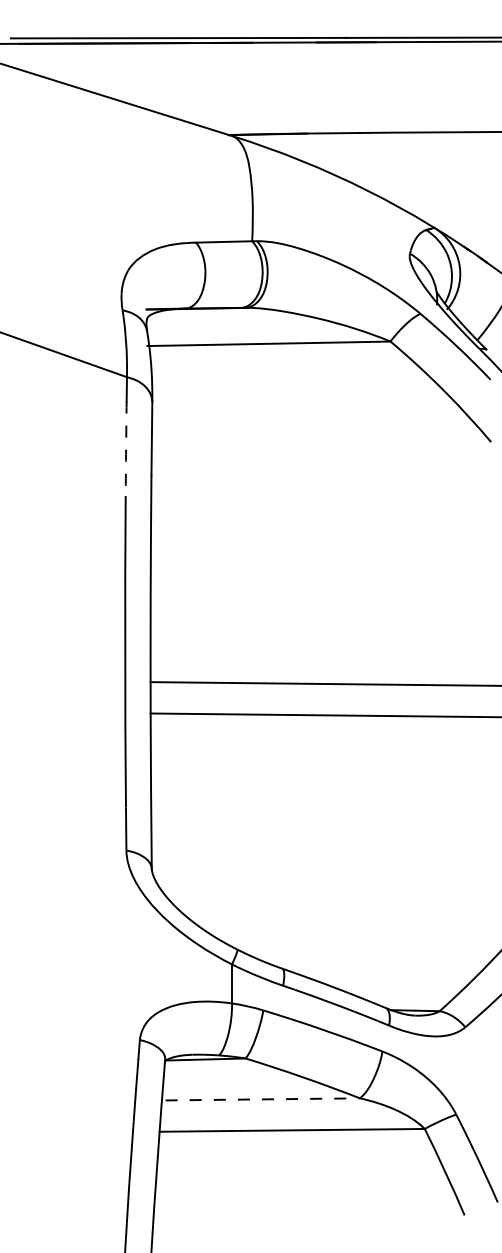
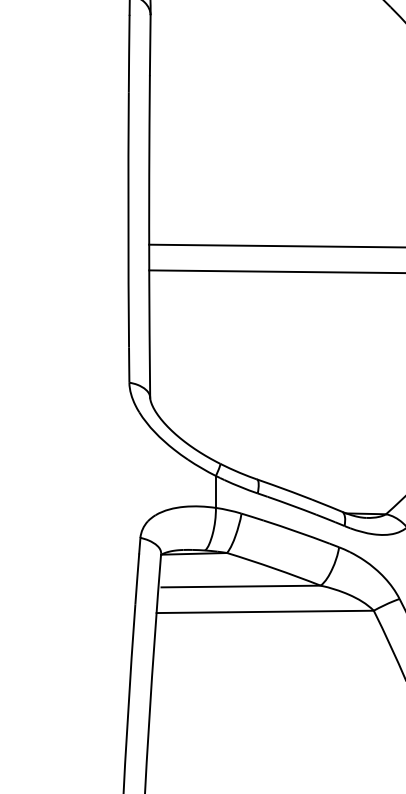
arc: (126, 448) -> (129, 53), dashed -> solid
line: (263, 1099) -> (241, 586), dashed -> solid

